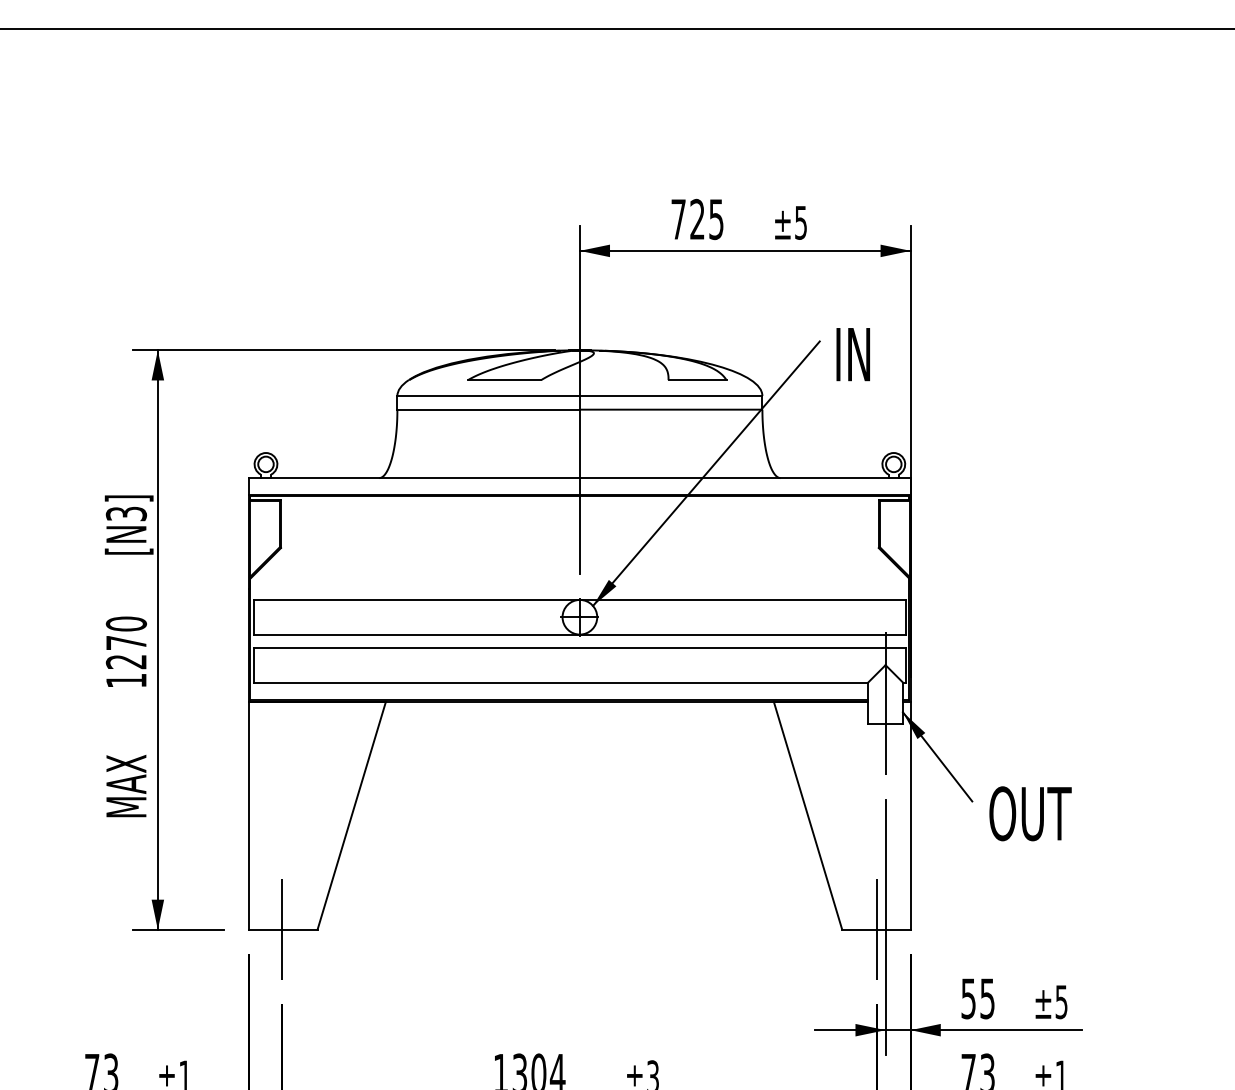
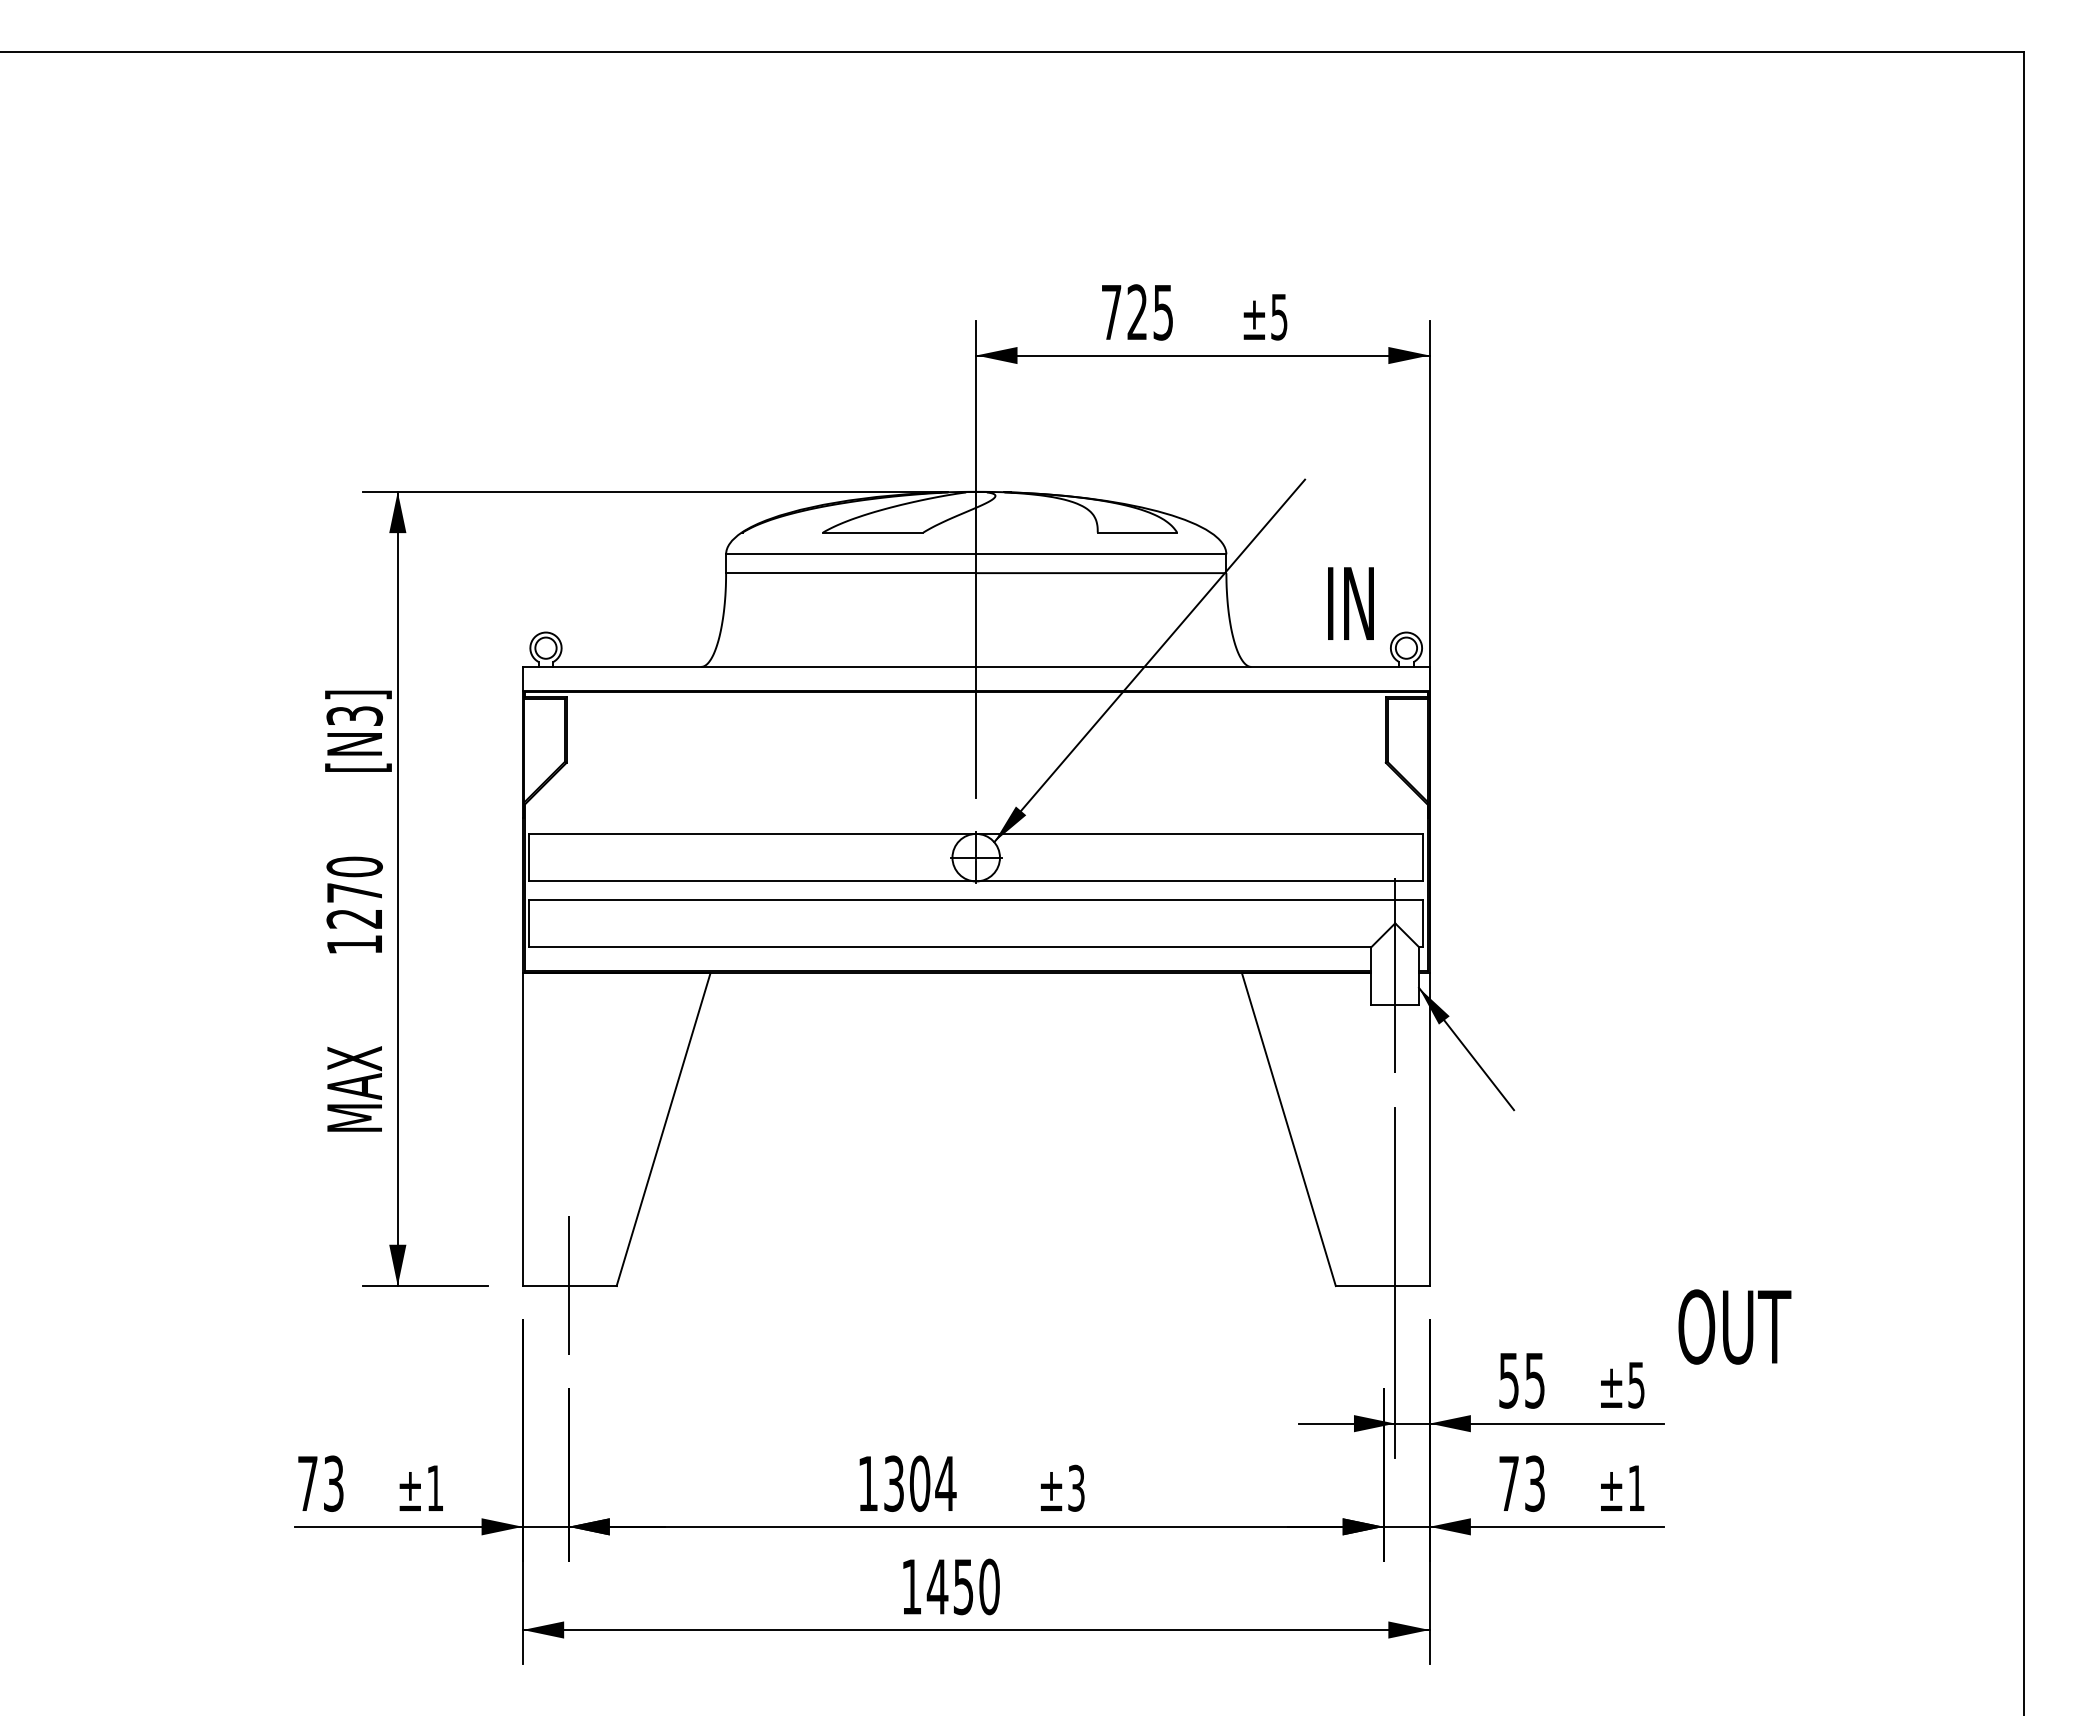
text: (852, 354) -> (1350, 603), moved
text: (1030, 813) -> (1734, 1326), moved
line: (877, 929) -> (1383, 1285), removed

